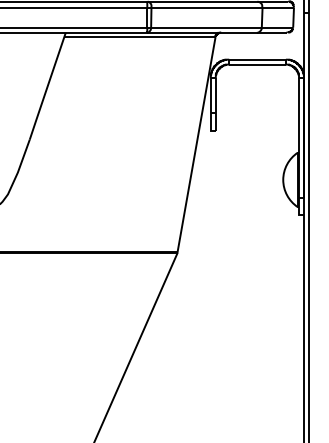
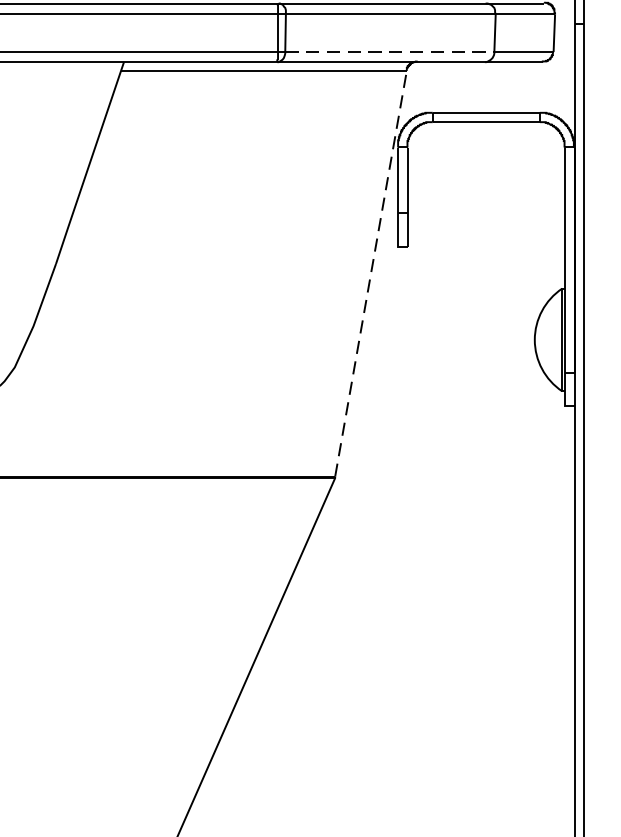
line: (206, 27) -> (389, 52), solid -> dashed
line: (196, 144) -> (370, 273), solid -> dashed

